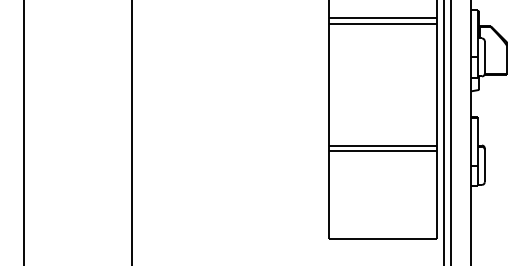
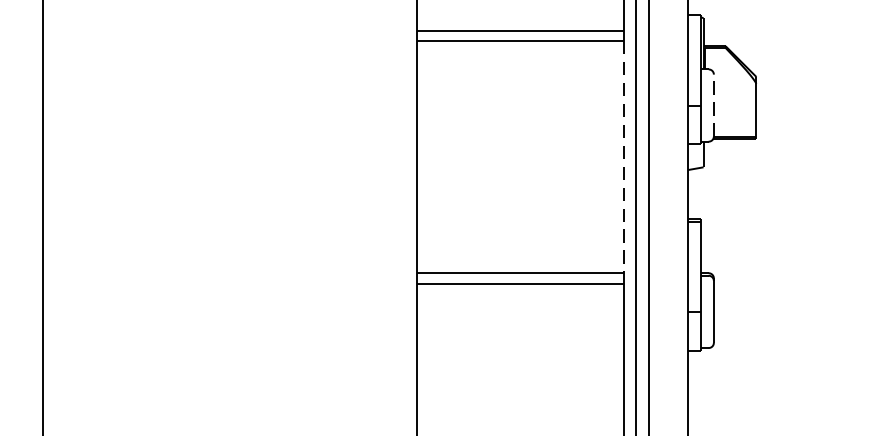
line: (484, 56) -> (713, 103), solid -> dashed
line: (437, 84) -> (623, 157), solid -> dashed

